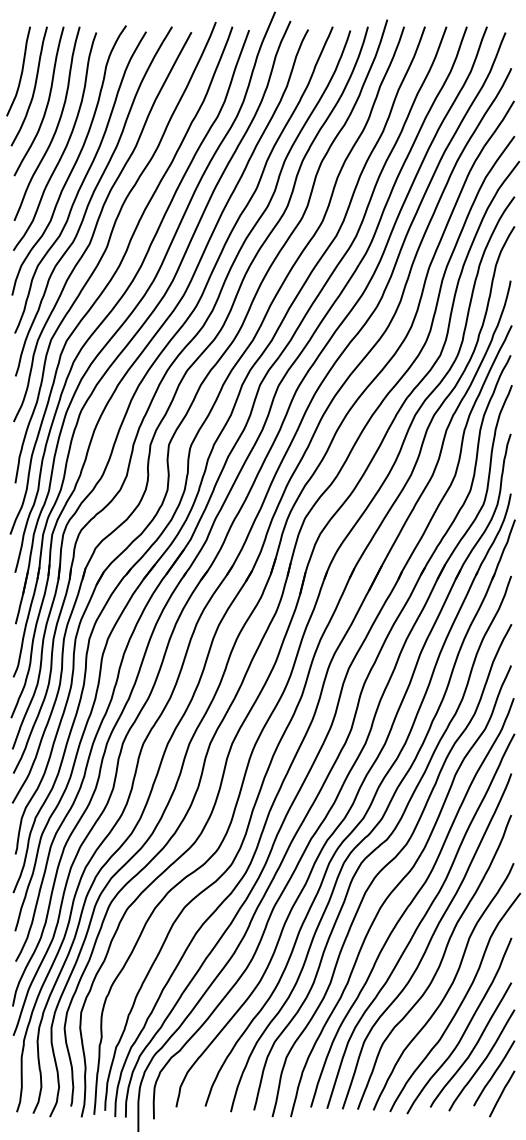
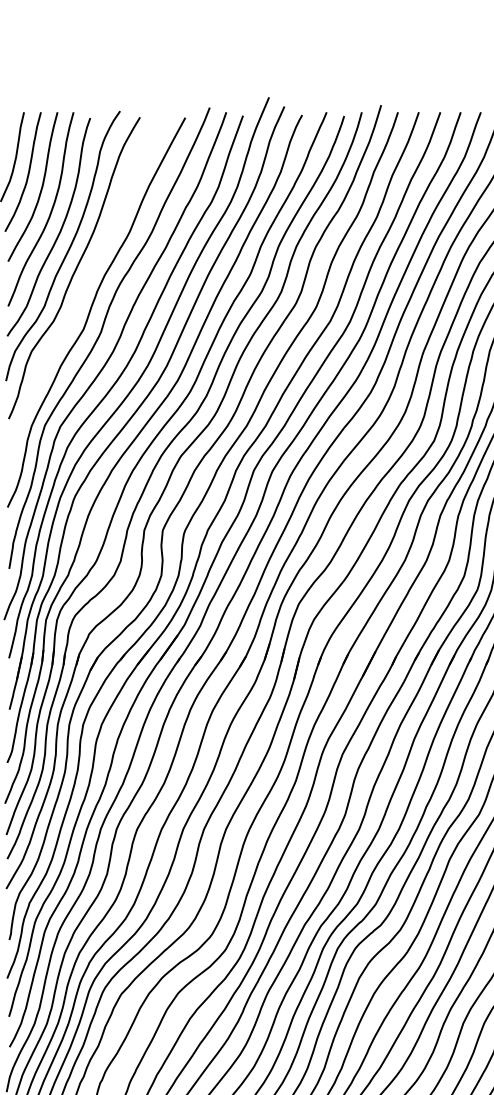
curve: (91, 200) -> (85, 286), removed

